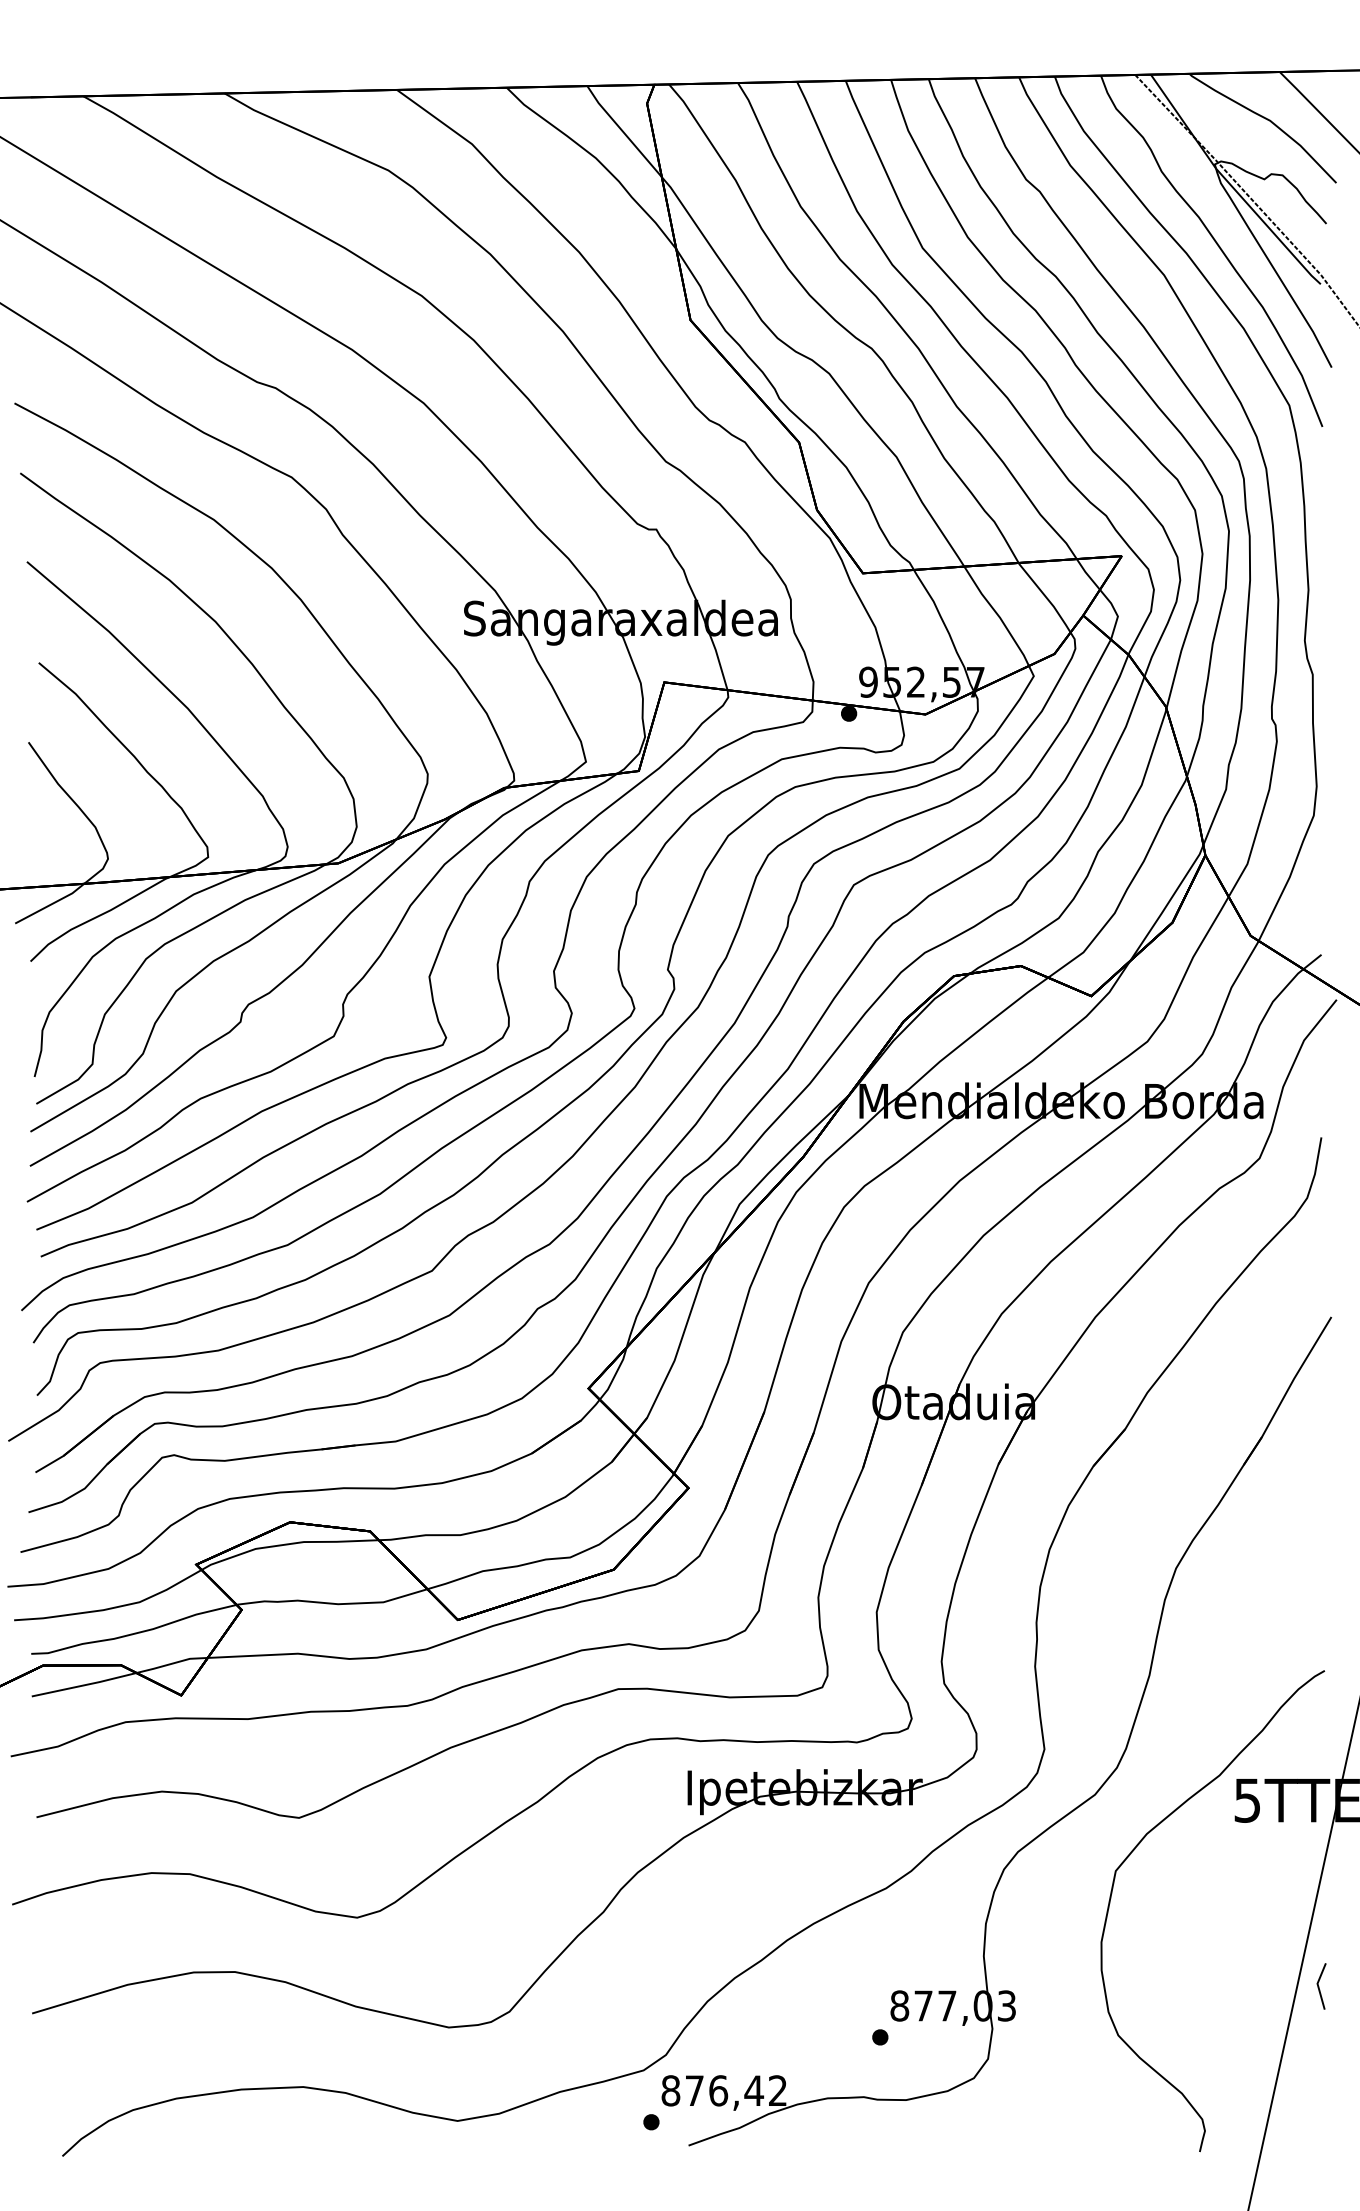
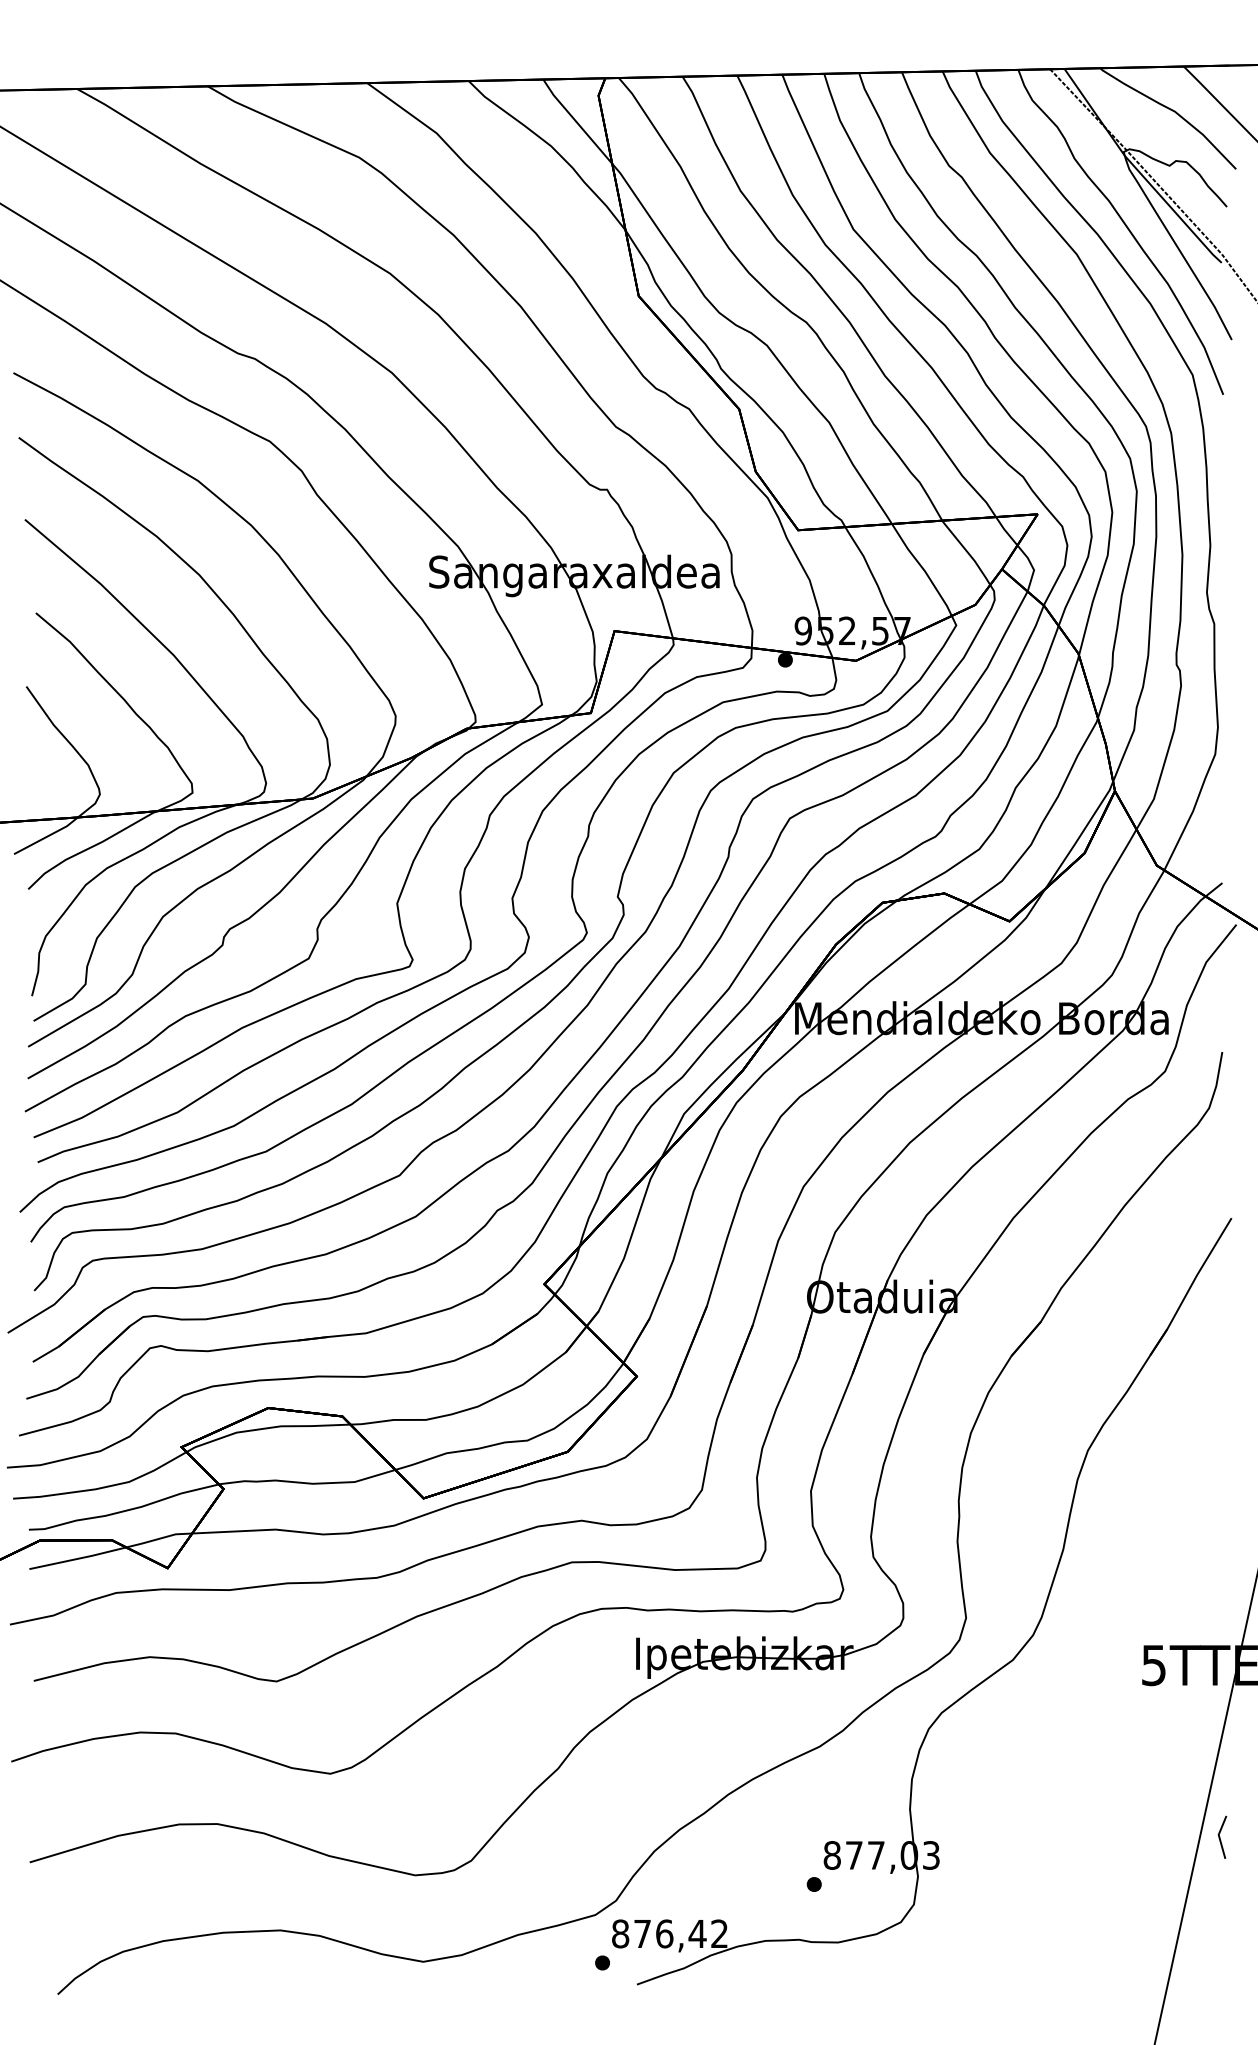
curve: (1135, 1849) -> (1050, 1710), removed

